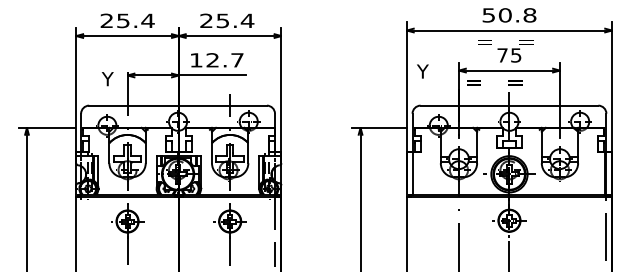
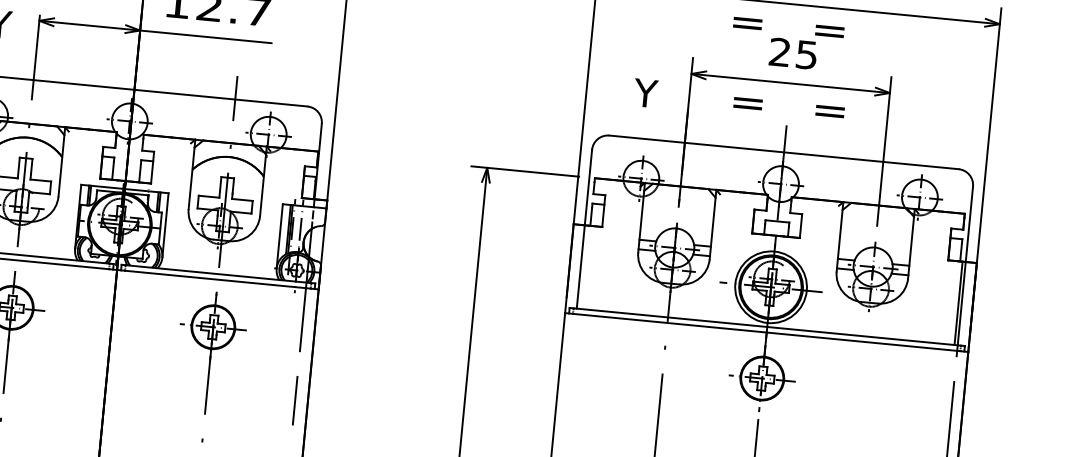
text: (502, 55) -> (779, 52), 75 -> 25
text: (422, 71) -> (645, 93), moved
text: (494, 82) -> (788, 106), moved

